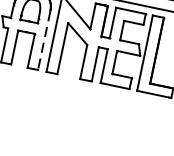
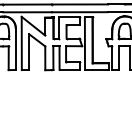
line: (43, 41) -> (15, 50), dashed -> solid

